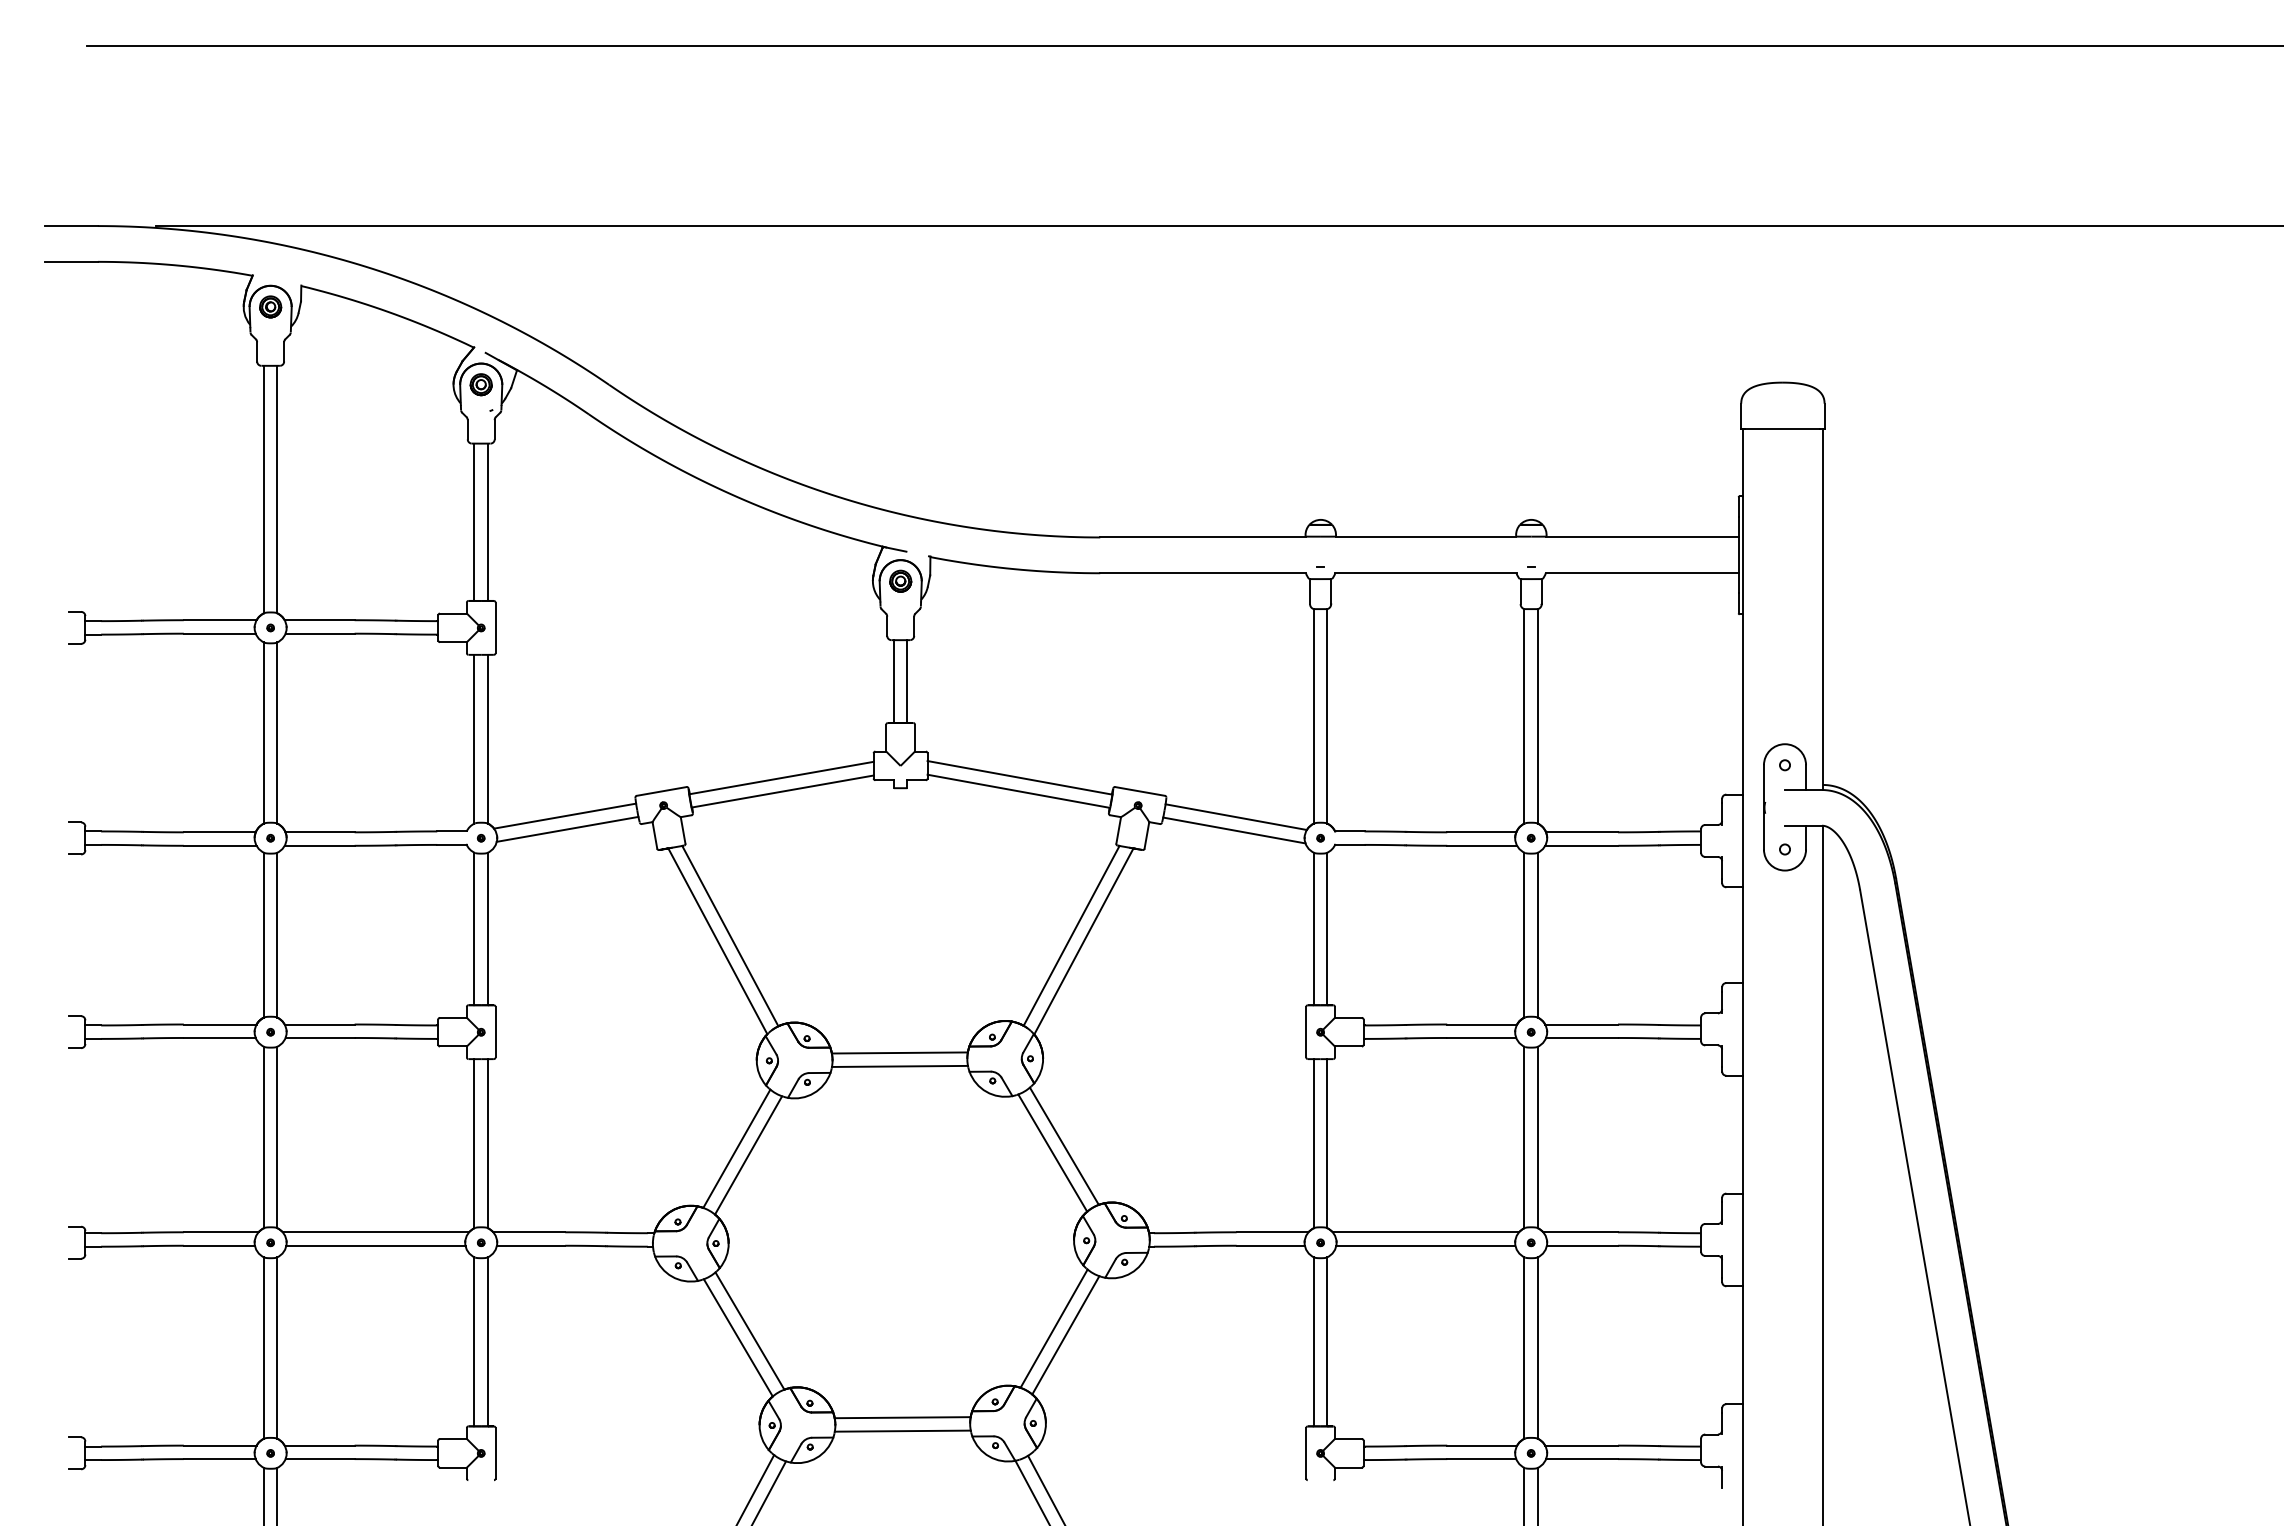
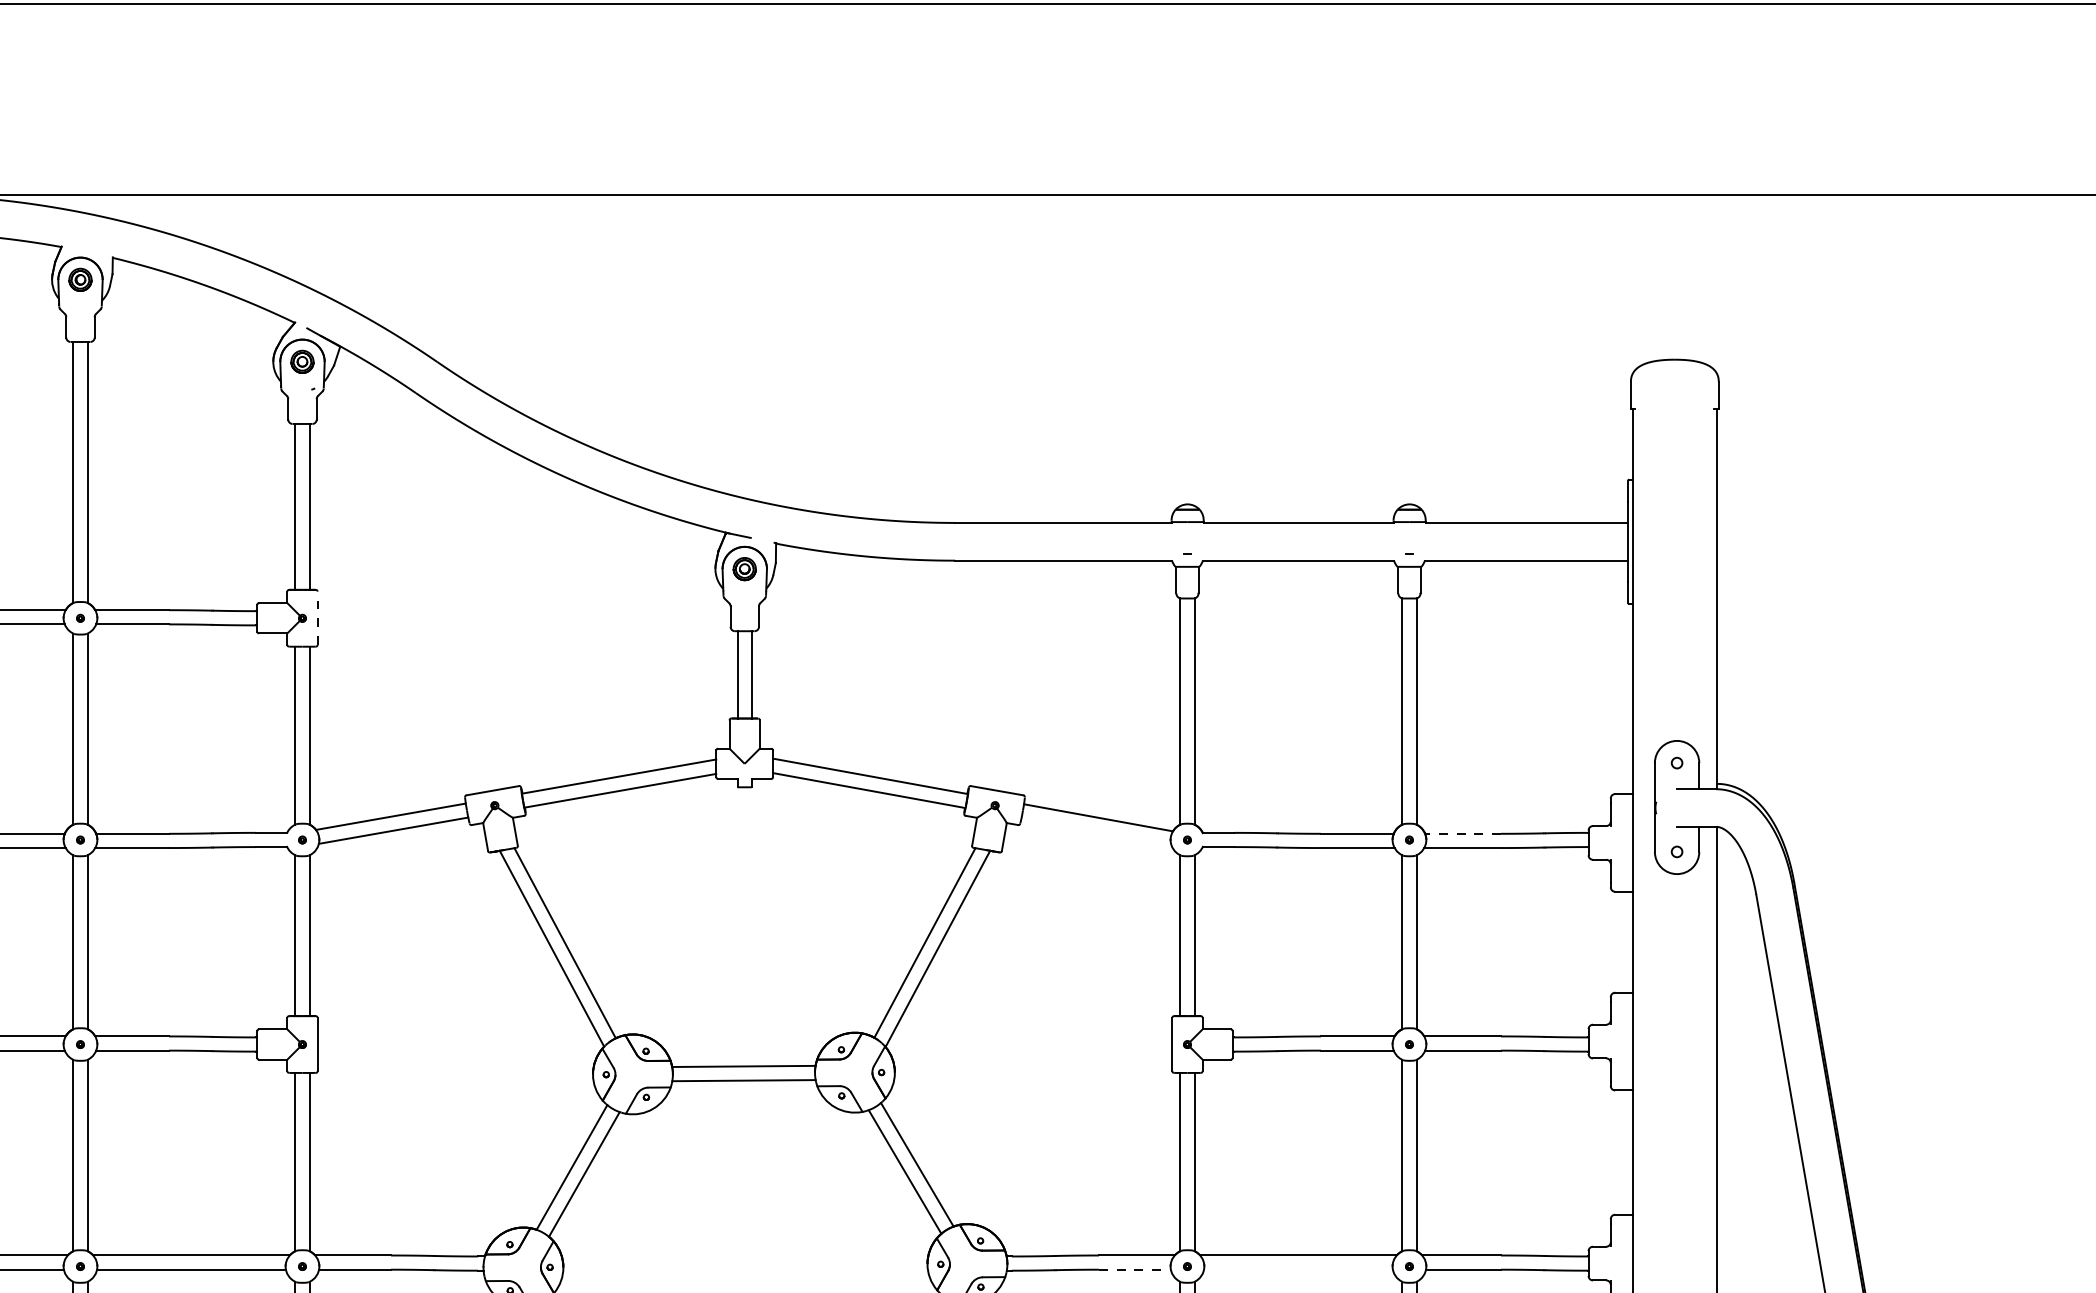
line: (1782, 428) -> (1674, 408), removed
line: (495, 627) -> (317, 617), solid -> dashed
line: (1234, 830) -> (1096, 831), removed
line: (1582, 832) -> (1463, 833), solid -> dashed
line: (1271, 1245) -> (1135, 1269), solid -> dashed
line: (1425, 1245) -> (1298, 1269), removed

